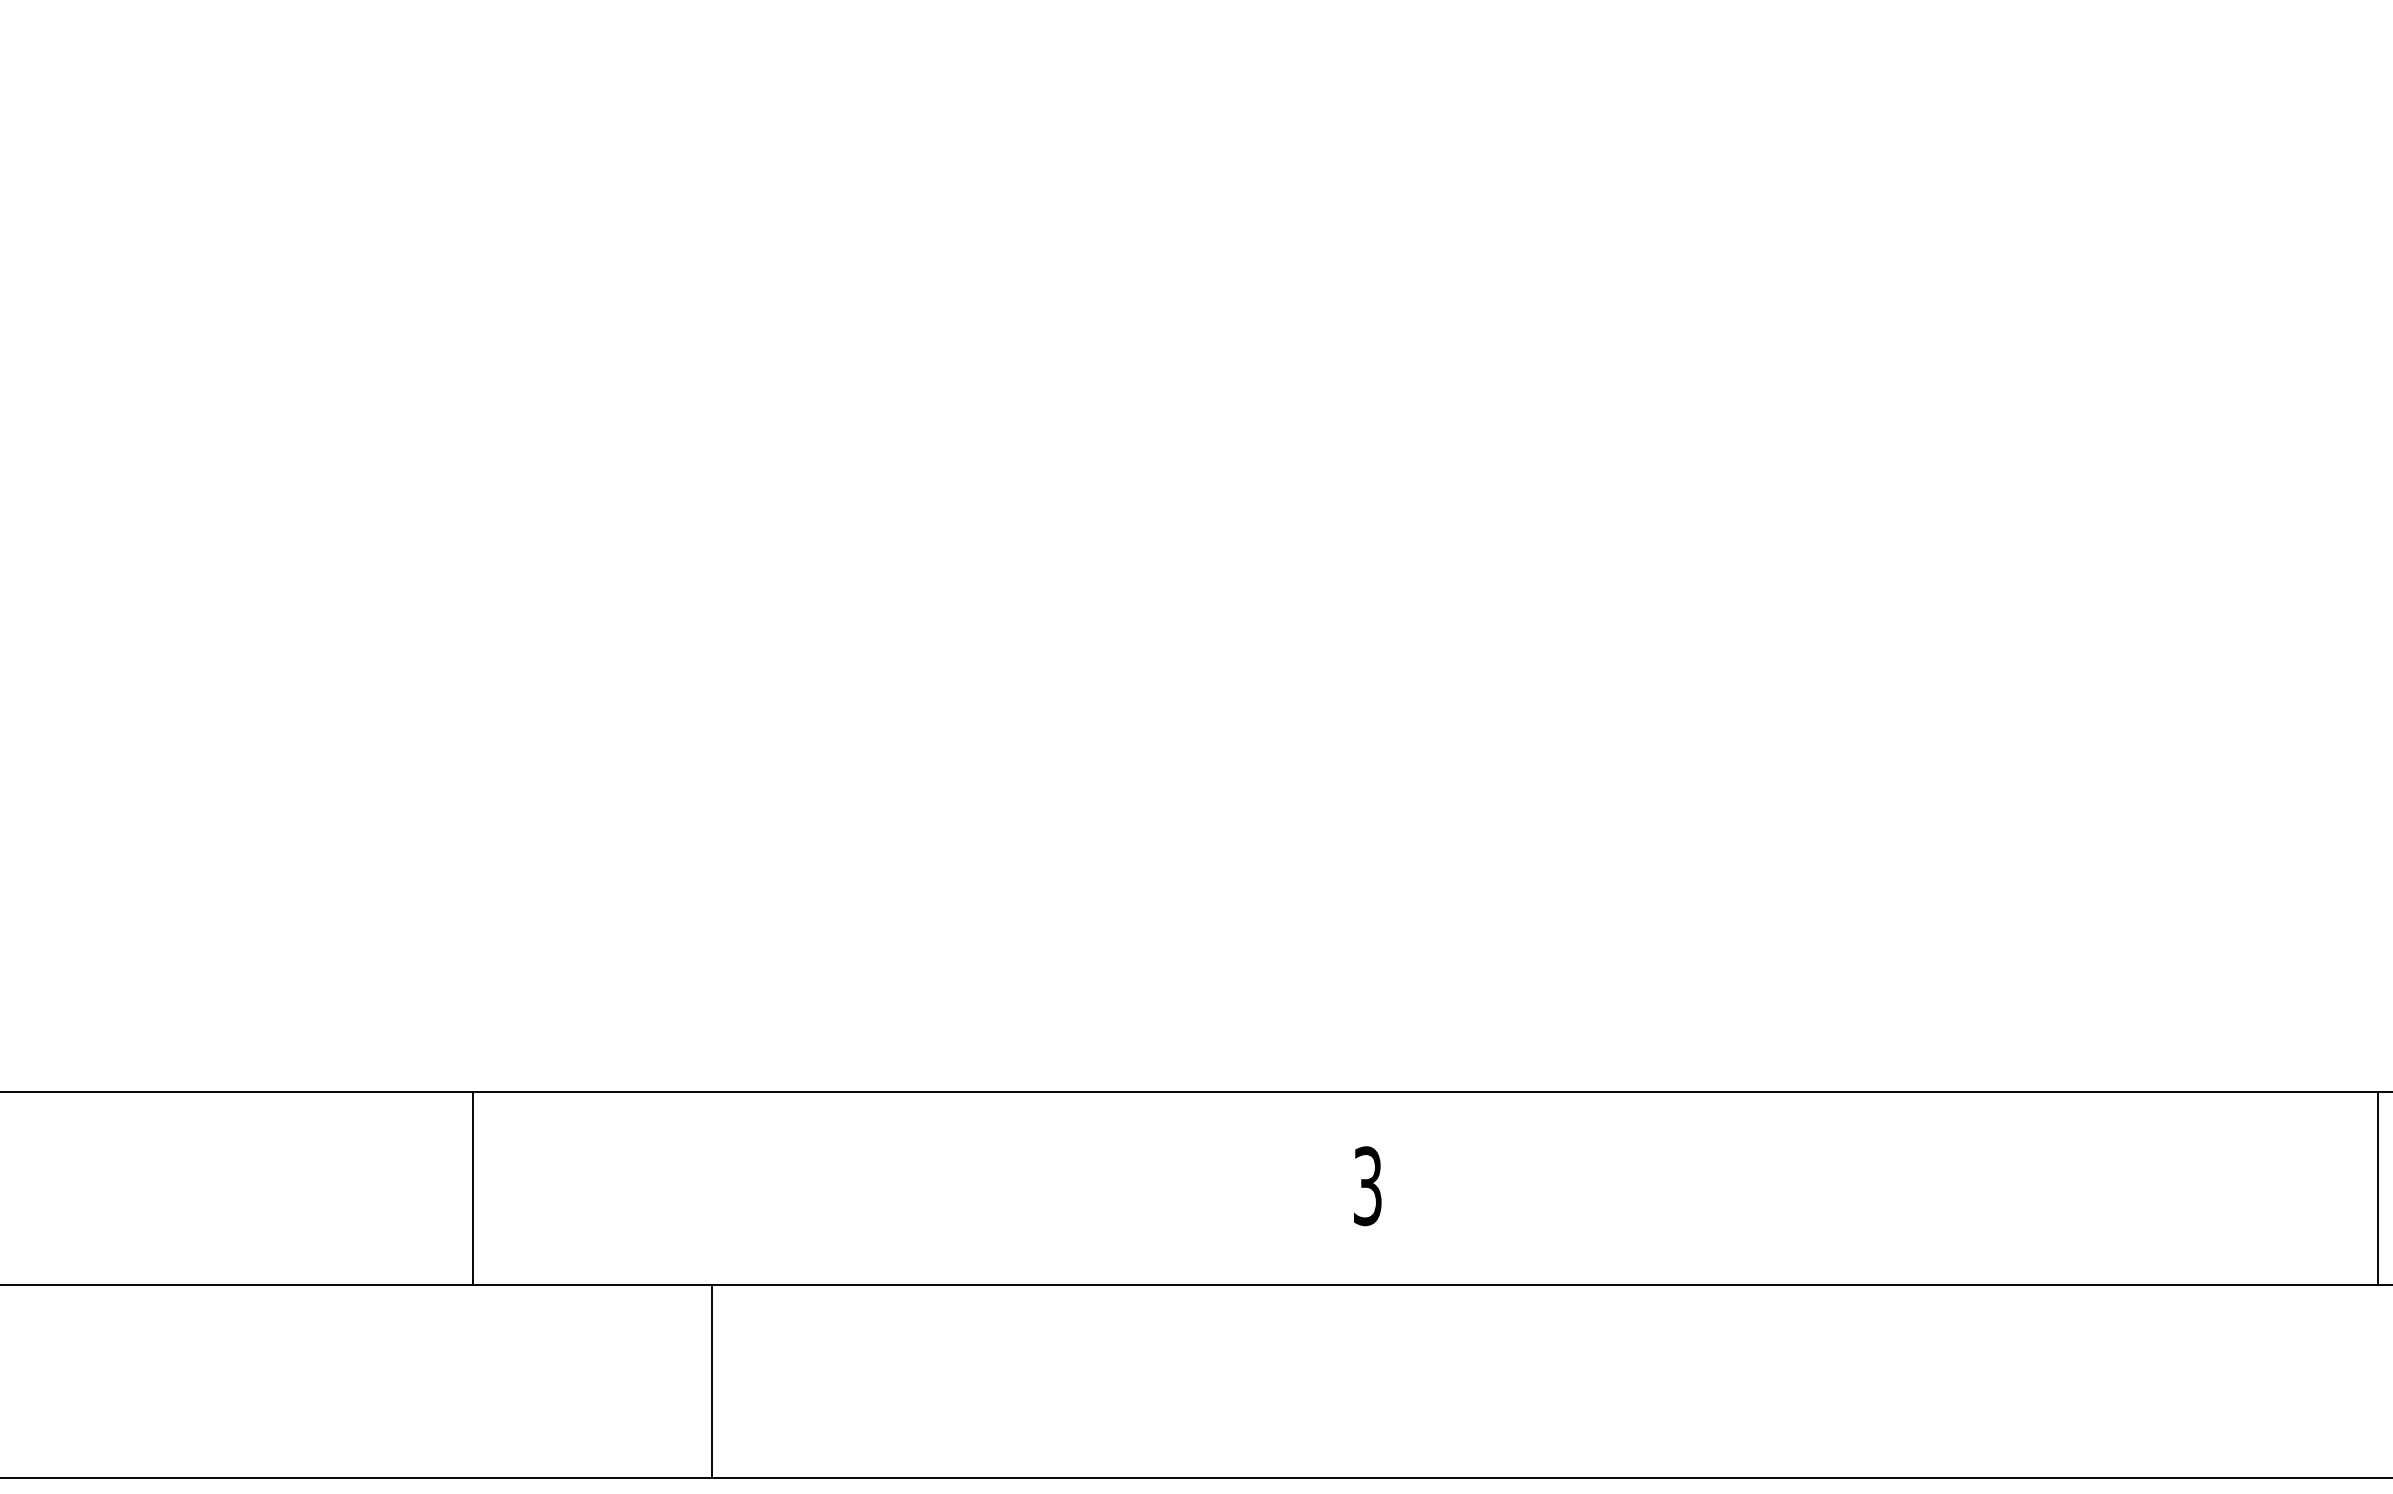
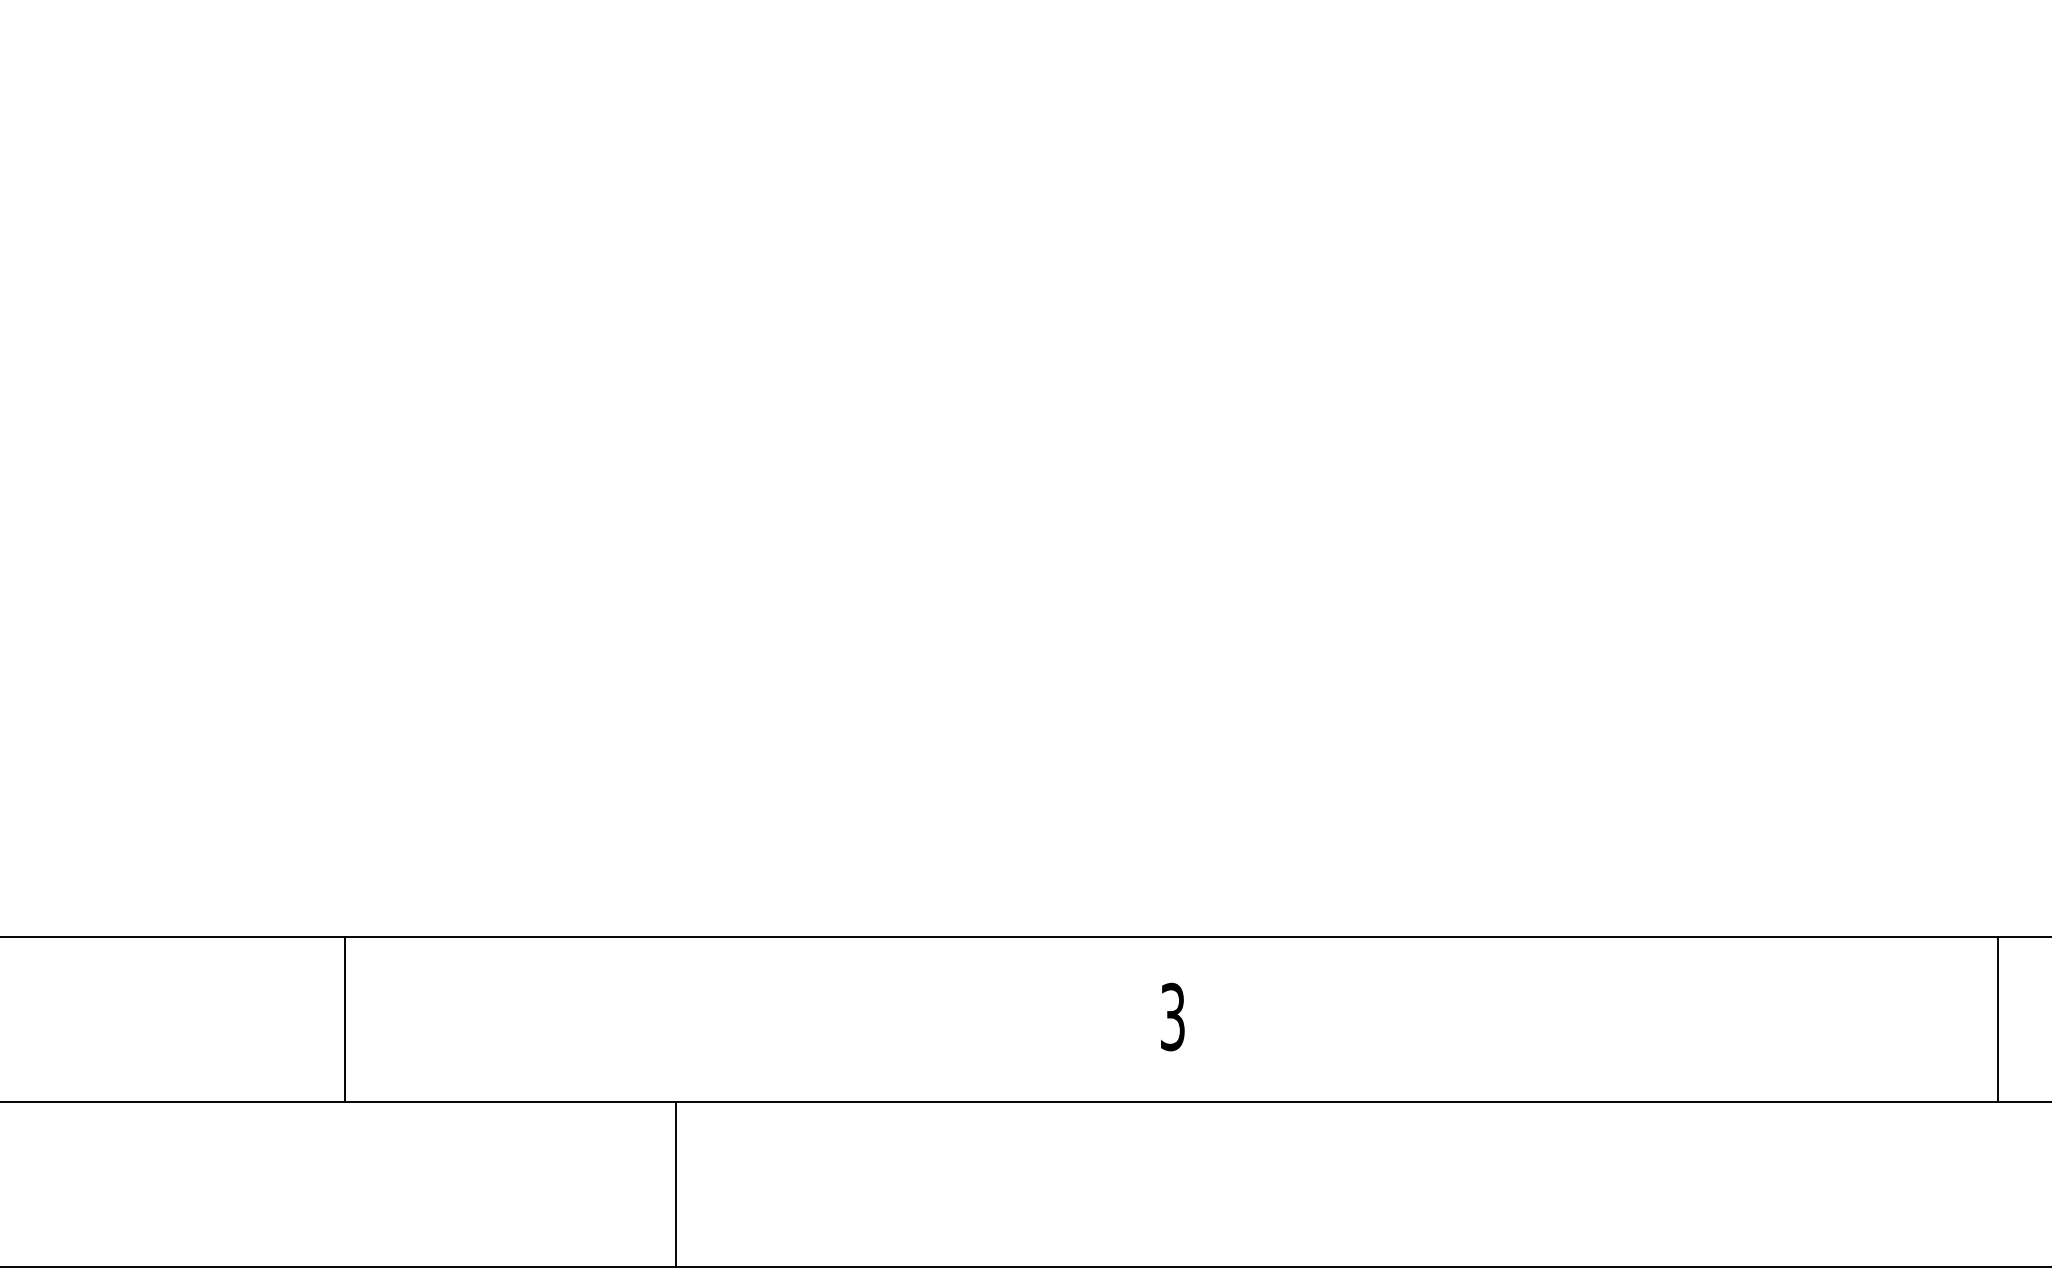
line: (473, 1188) -> (345, 1019), moved
line: (2378, 1188) -> (1998, 1019), moved
line: (711, 1381) -> (675, 1184), moved

